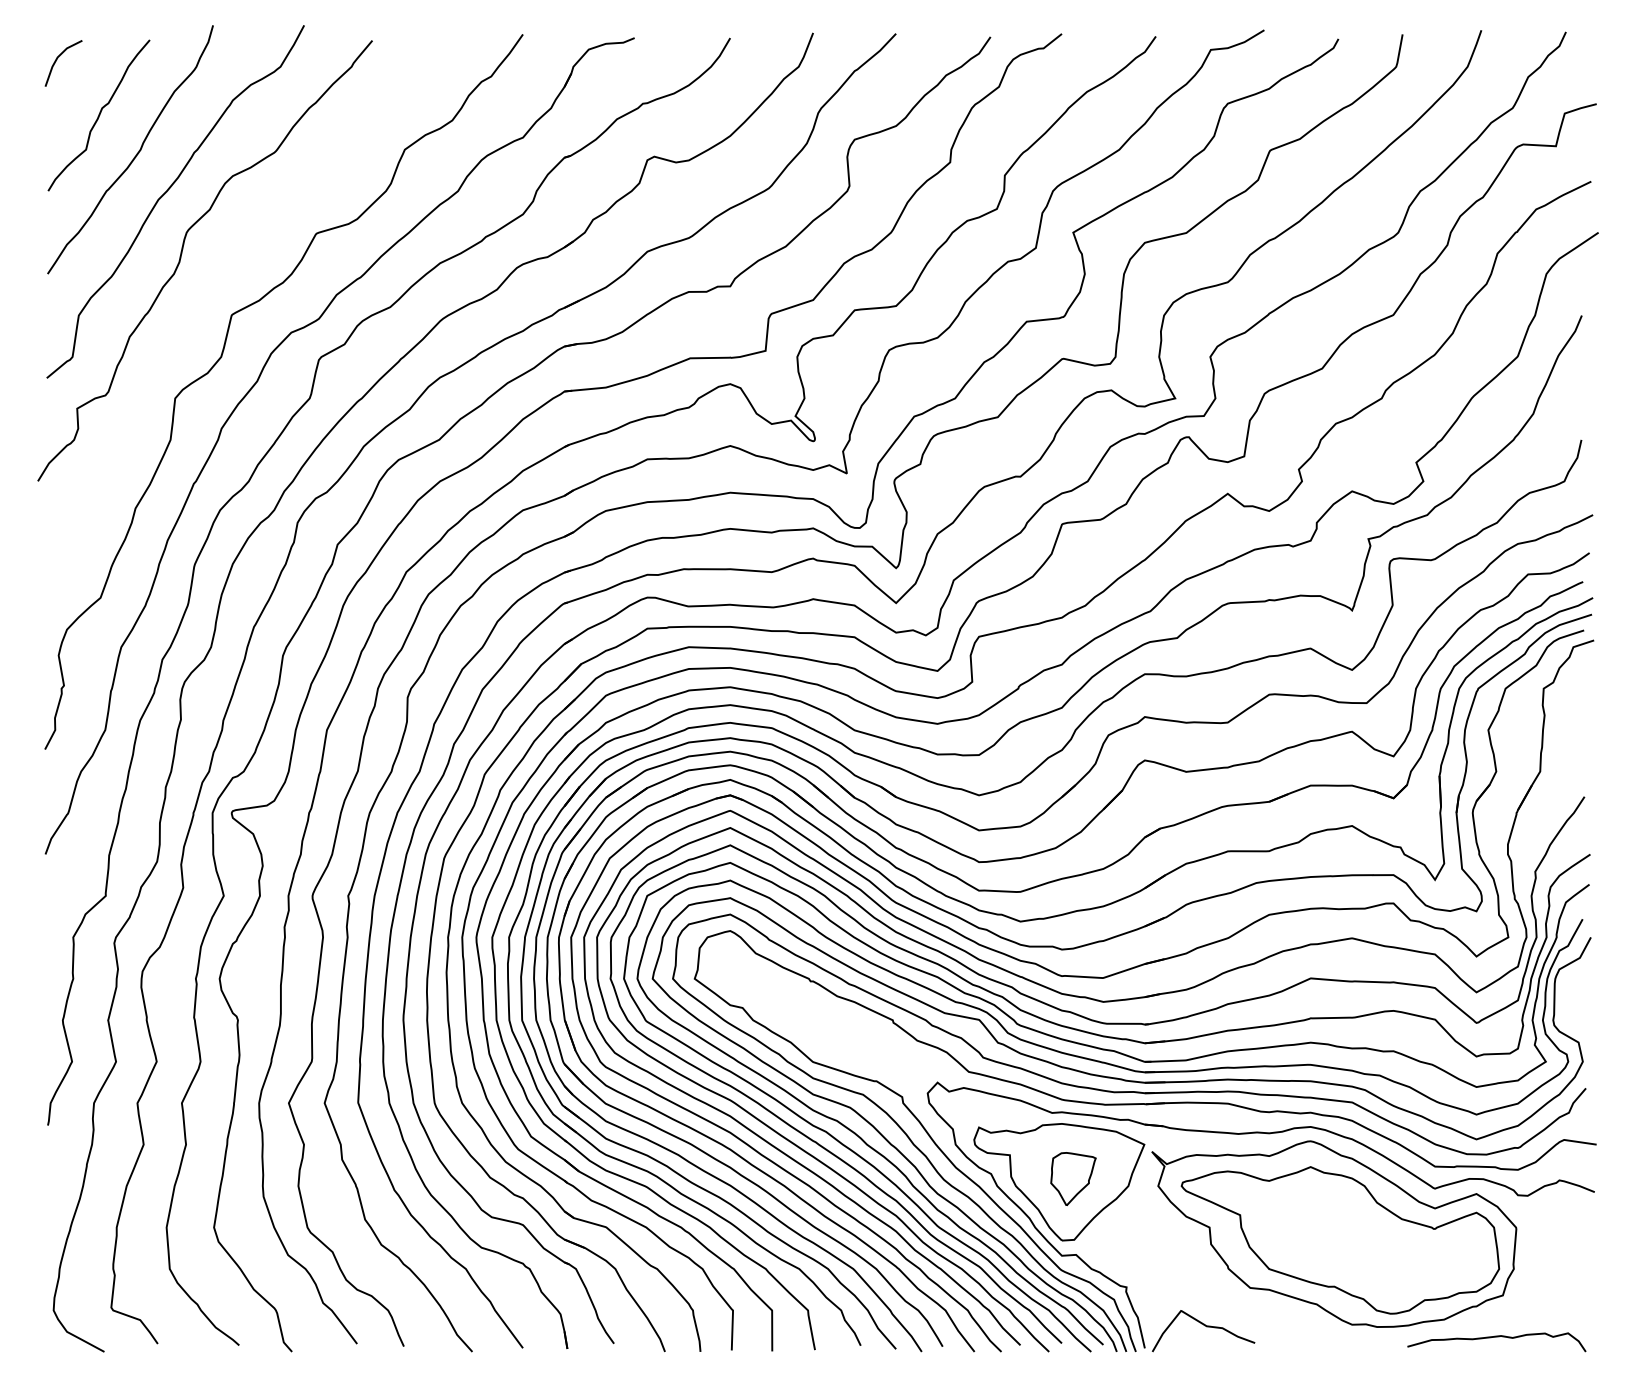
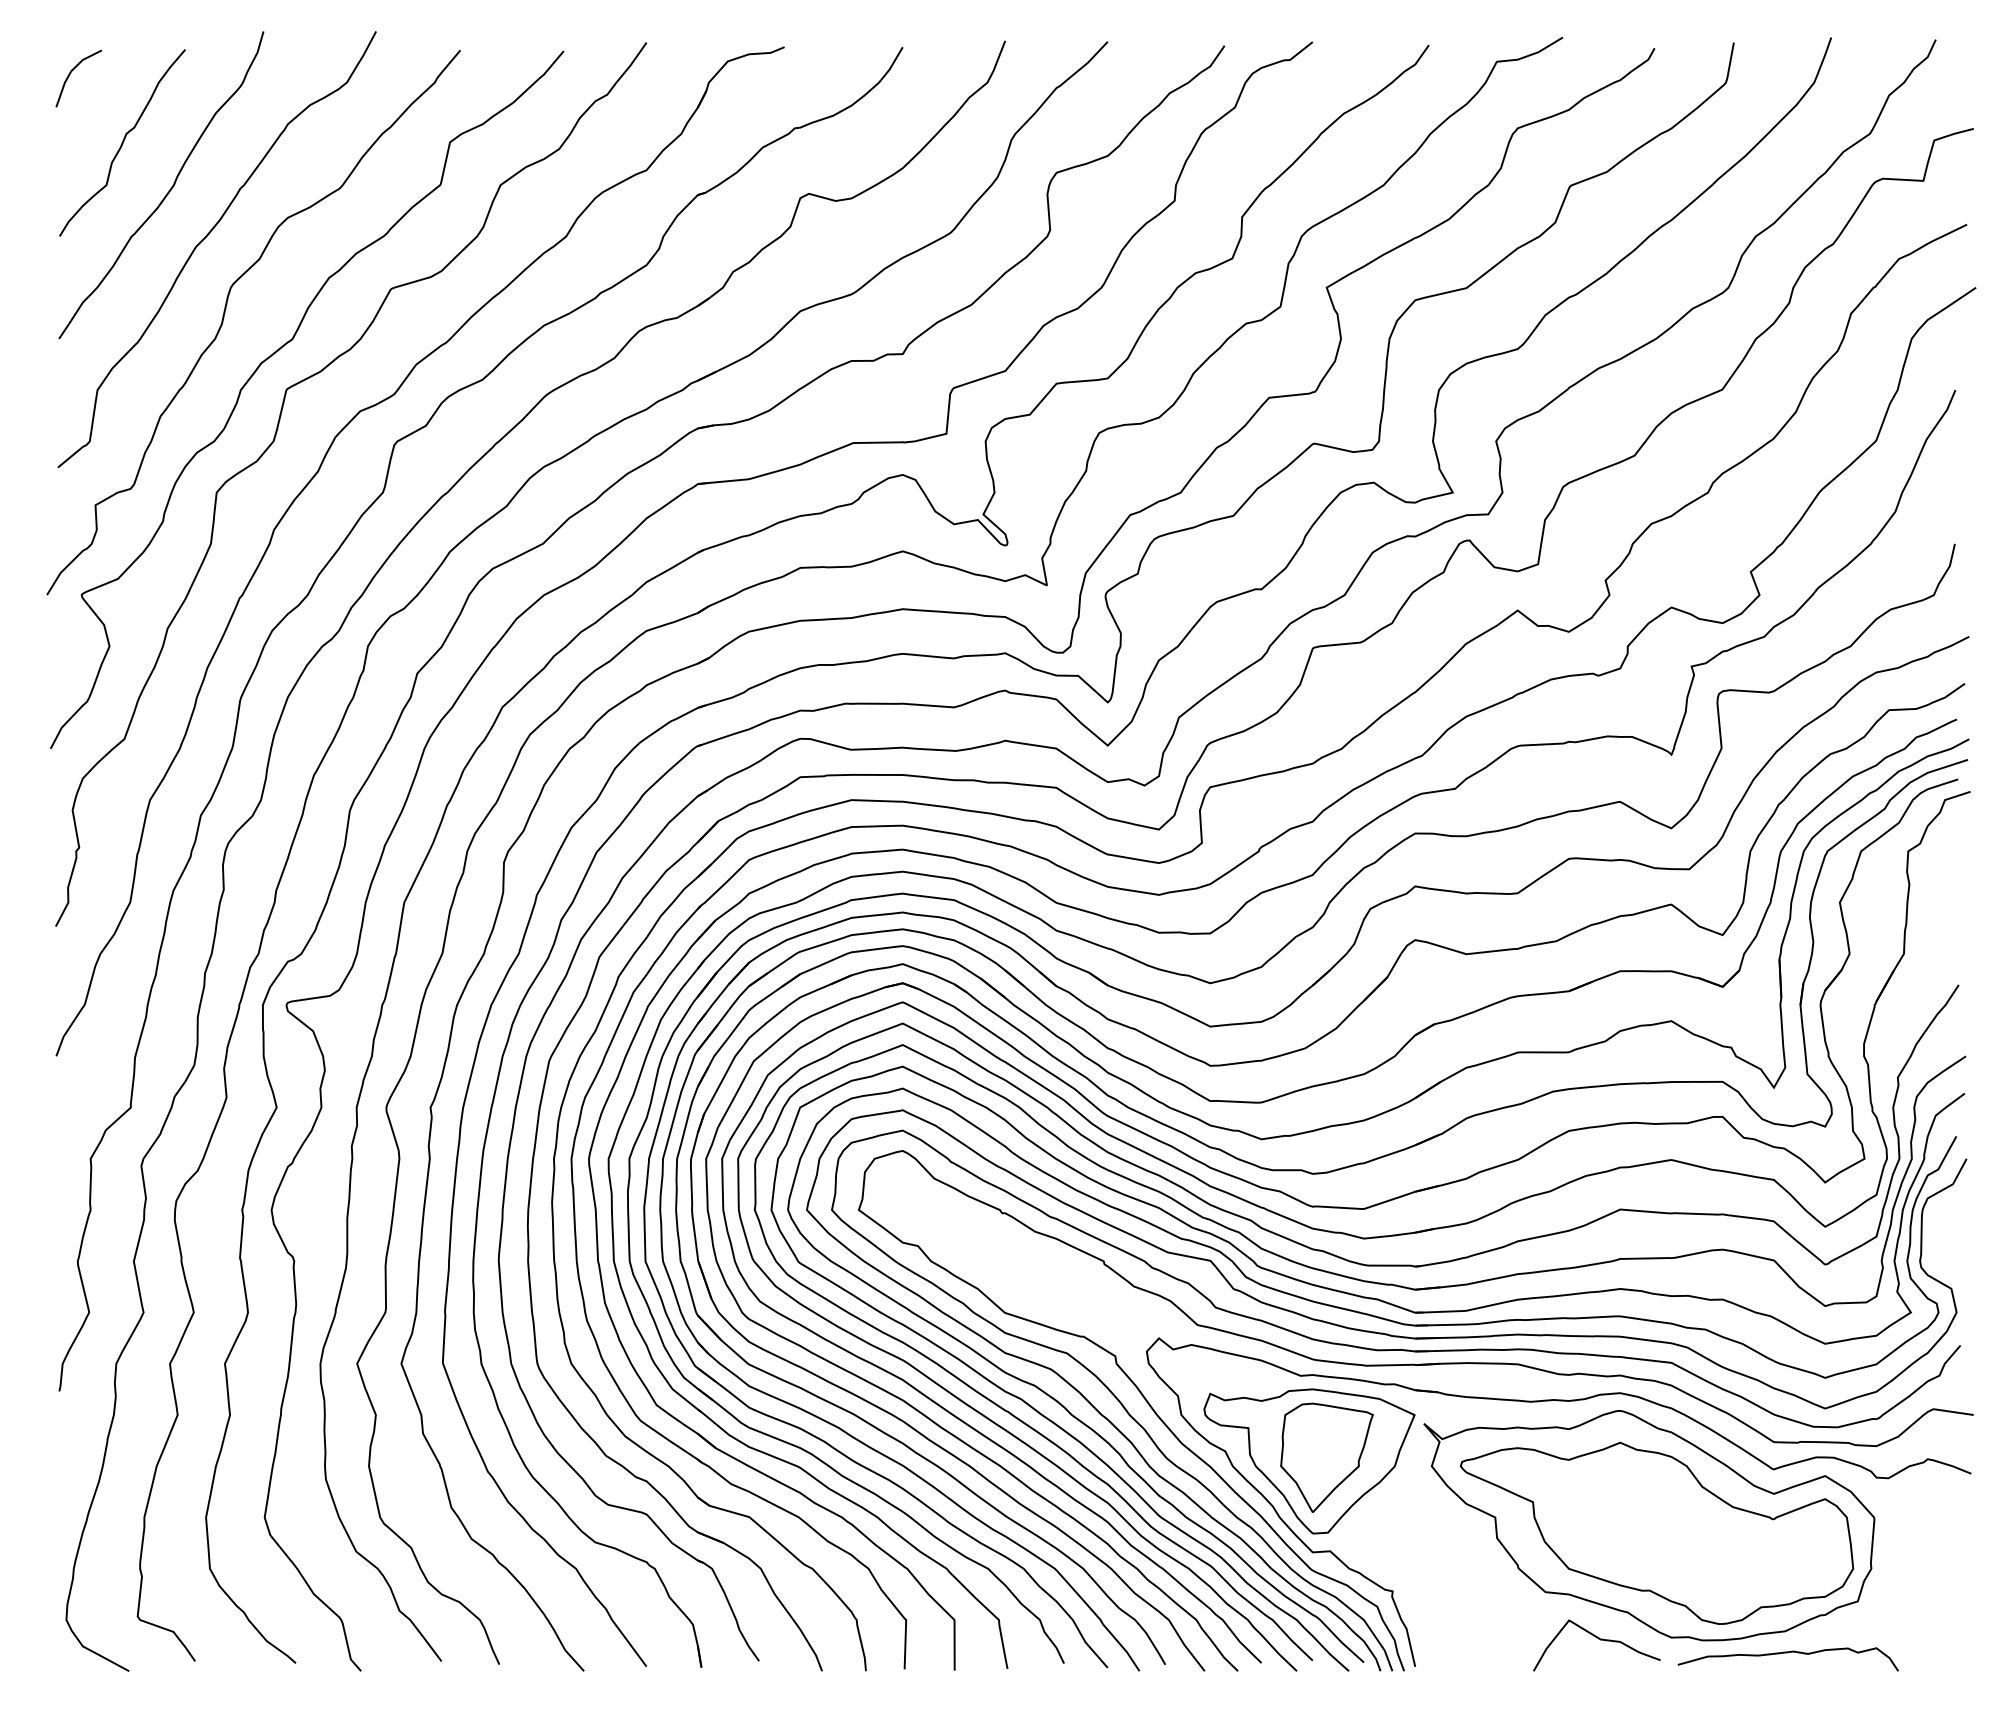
curve: (221, 287) -> (273, 355), added
part: (1073, 1179) -> (1326, 1457), size x1.67
curve: (1204, 1326) -> (1598, 1639), moved
curve: (1496, 1337) -> (1787, 1653), moved

